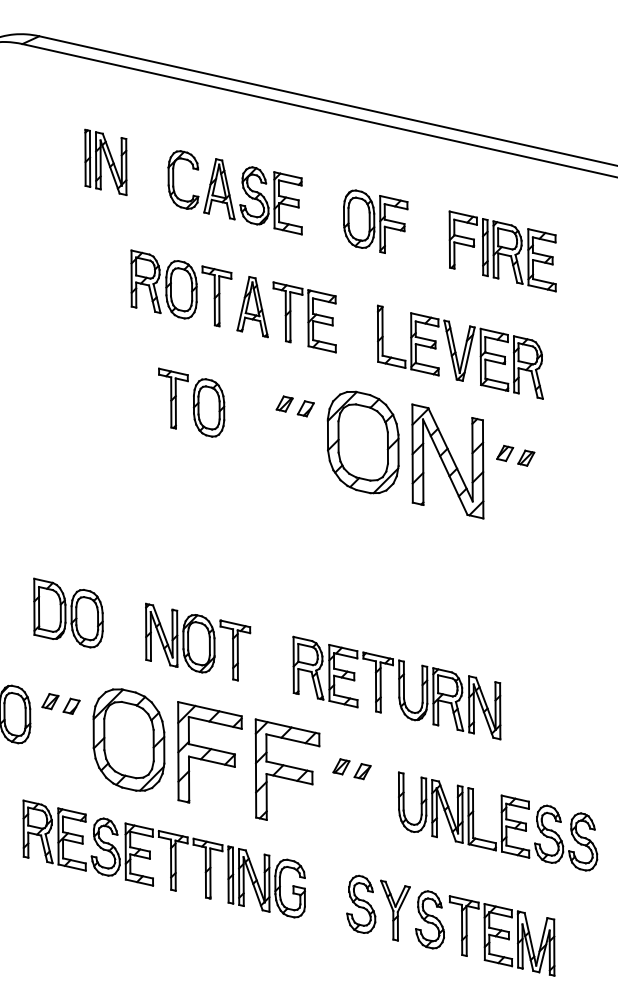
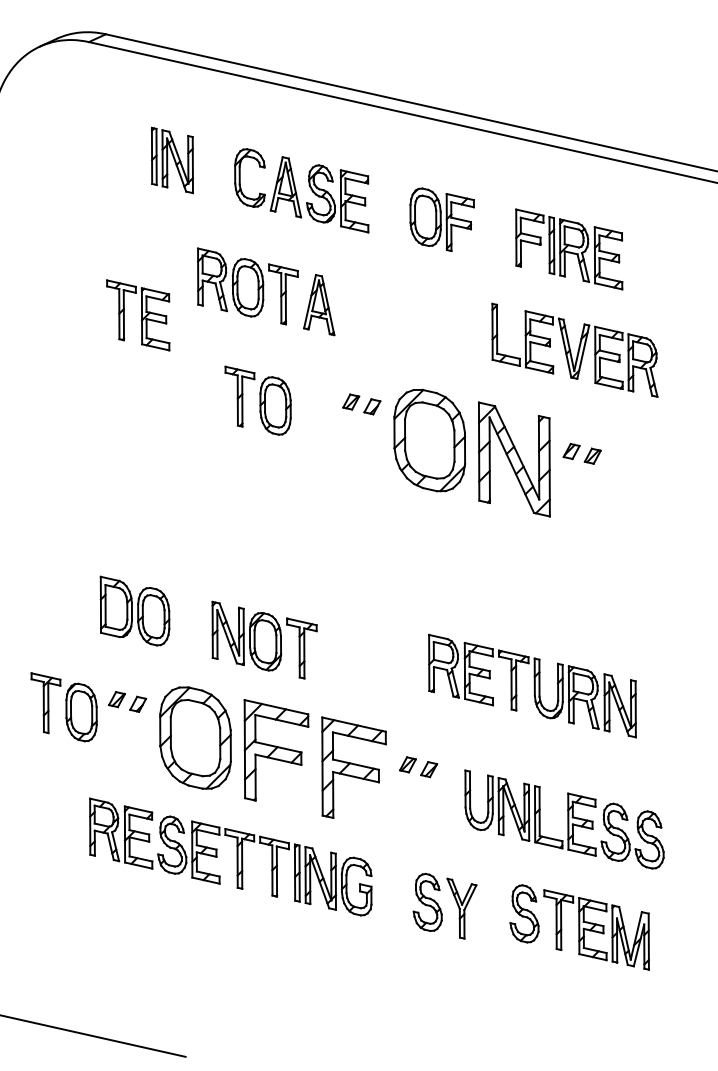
part: (304, 317) -> (138, 315), moved
part: (459, 351) -> (574, 349), moved
part: (396, 687) -> (532, 685), moved
part: (484, 933) -> (579, 927), moved

